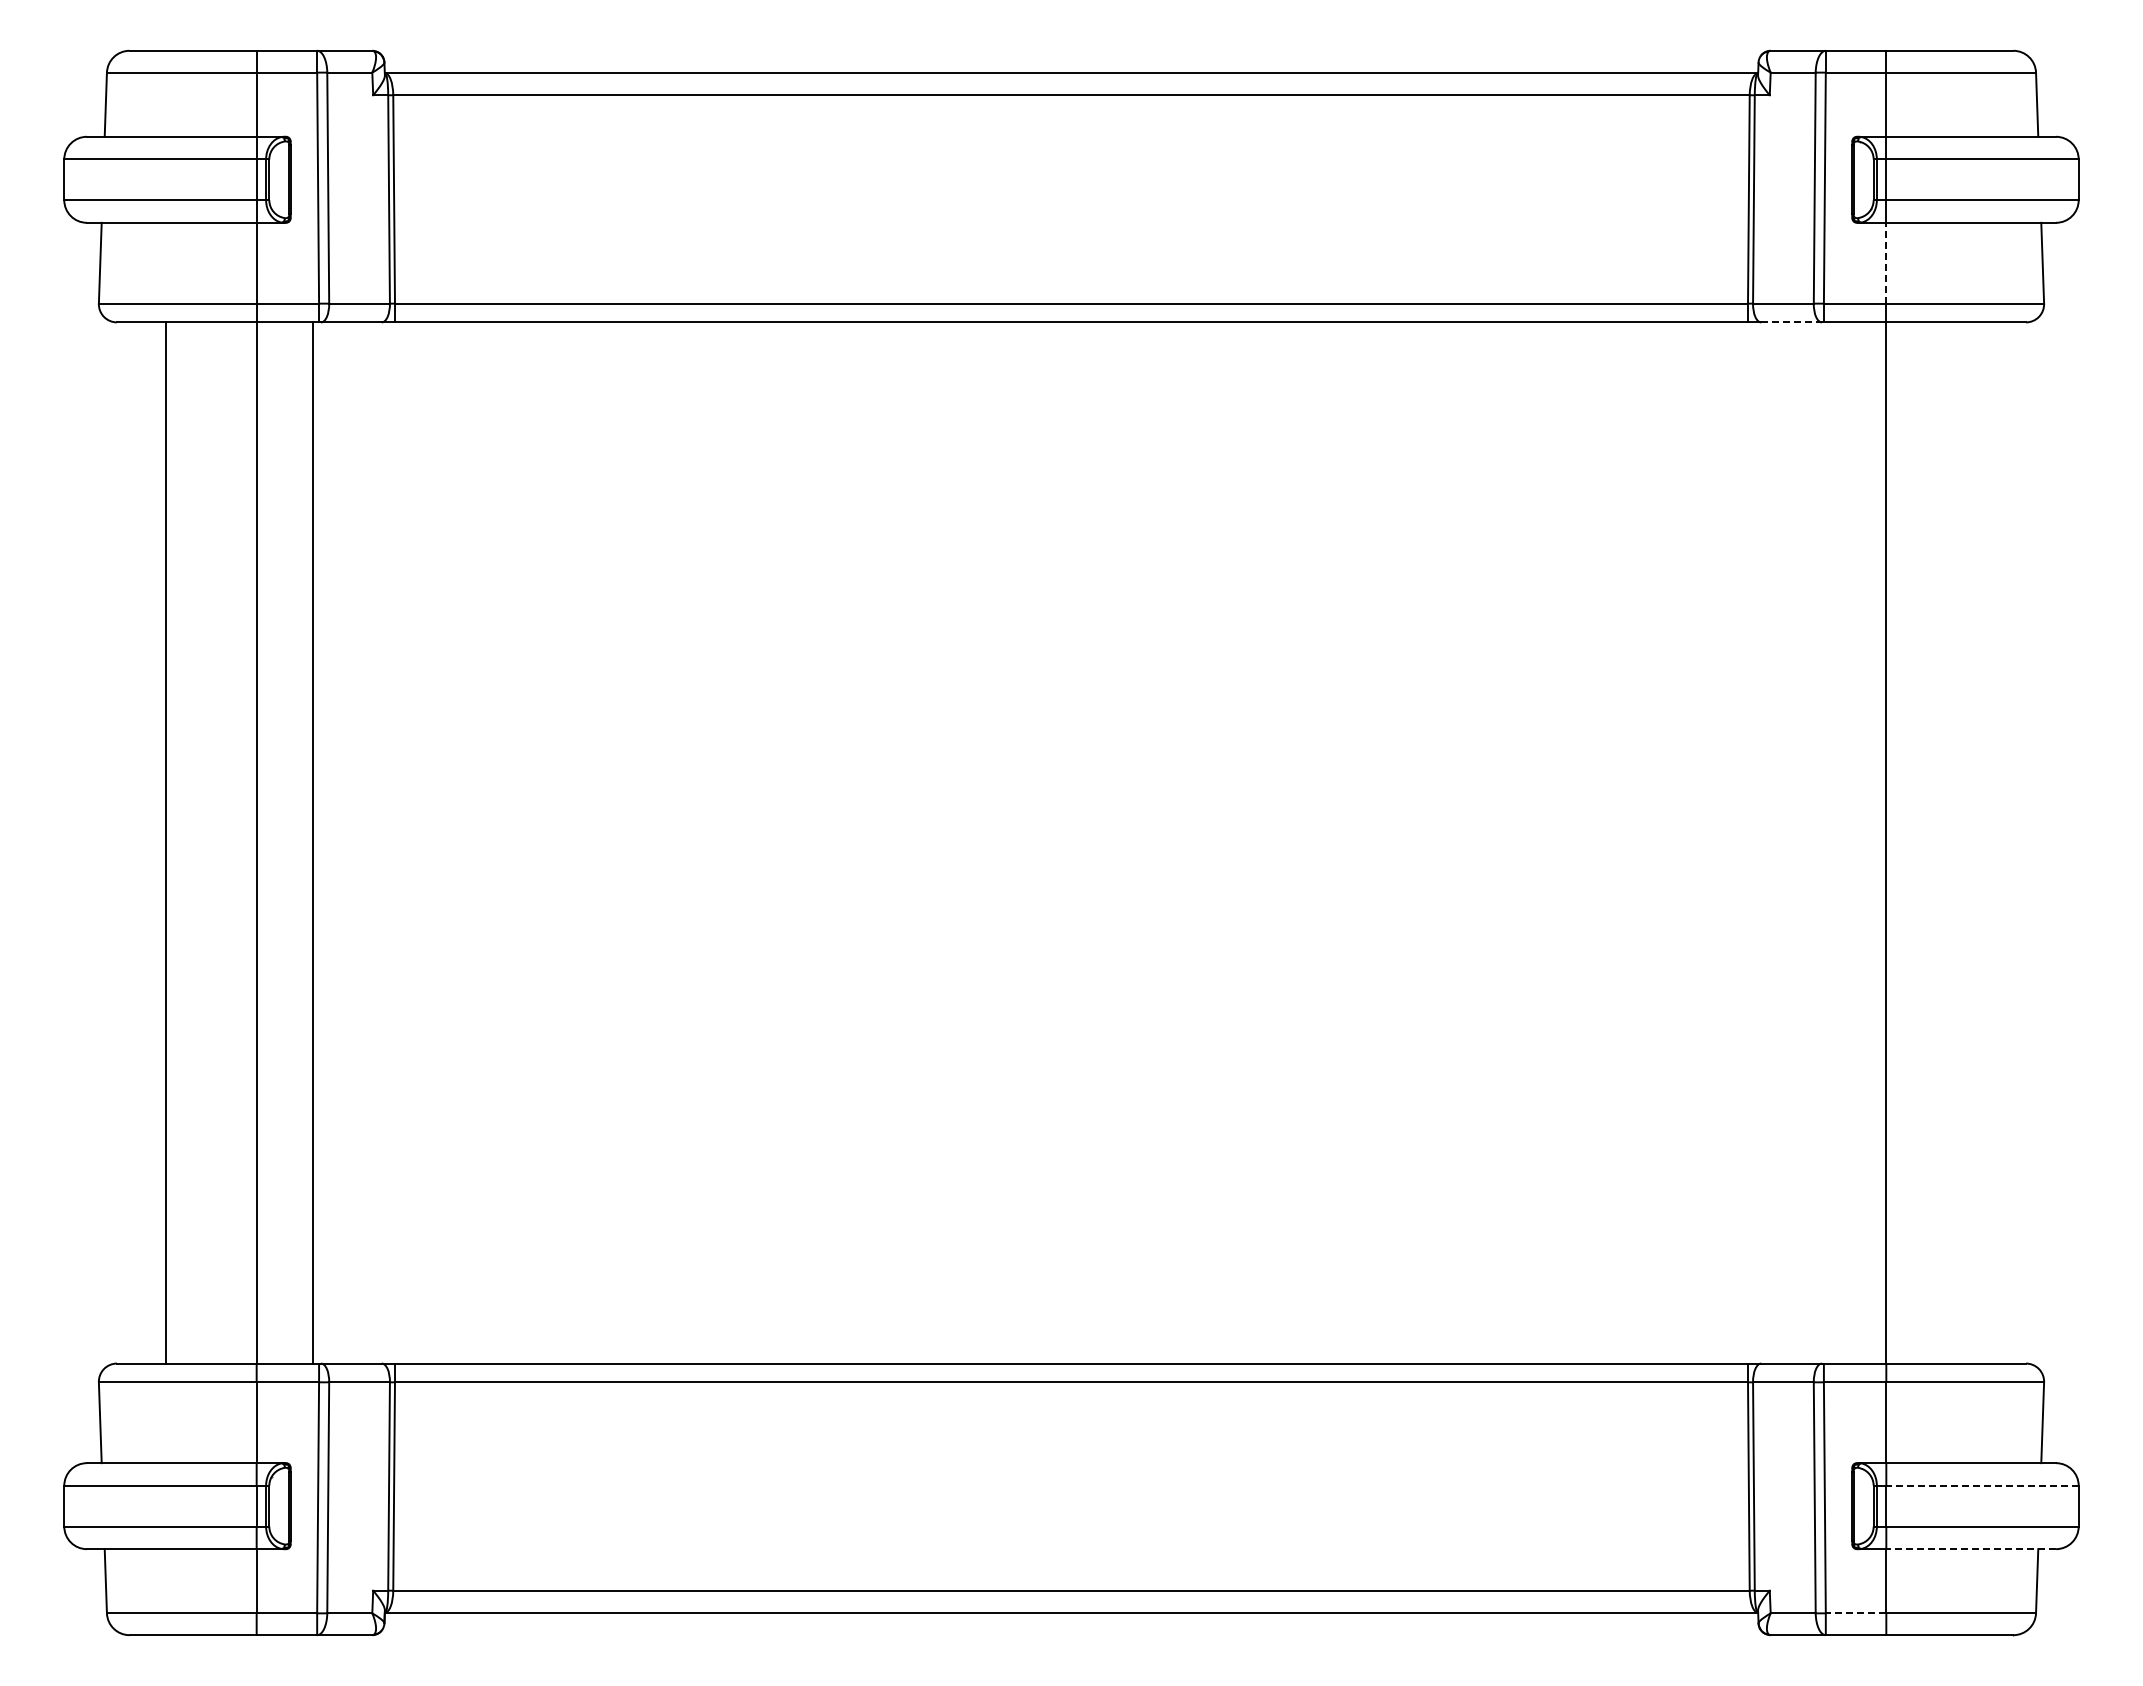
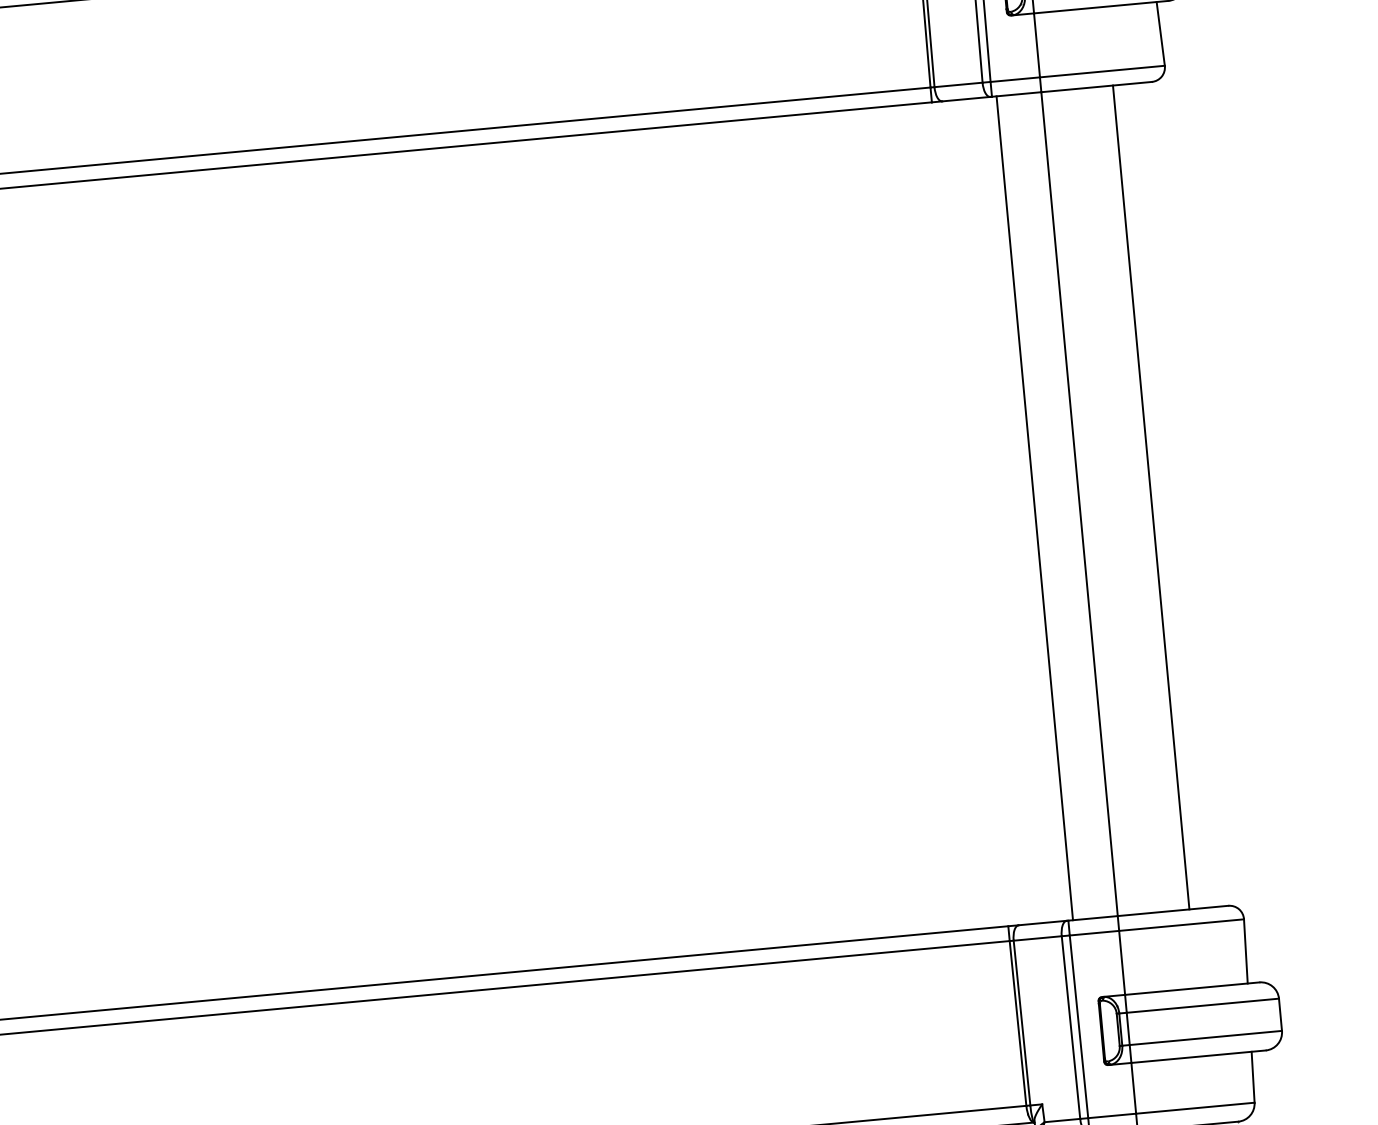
line: (1886, 262) -> (1037, 44), dashed -> solid
line: (1792, 322) -> (967, 99), dashed -> solid
line: (1829, 842) -> (1034, 507), added
line: (1976, 842) -> (1150, 497), added
line: (1982, 1485) -> (1202, 1005), dashed -> solid
line: (1971, 1549) -> (1198, 1056), dashed -> solid
line: (1855, 1613) -> (1111, 1116), dashed -> solid

